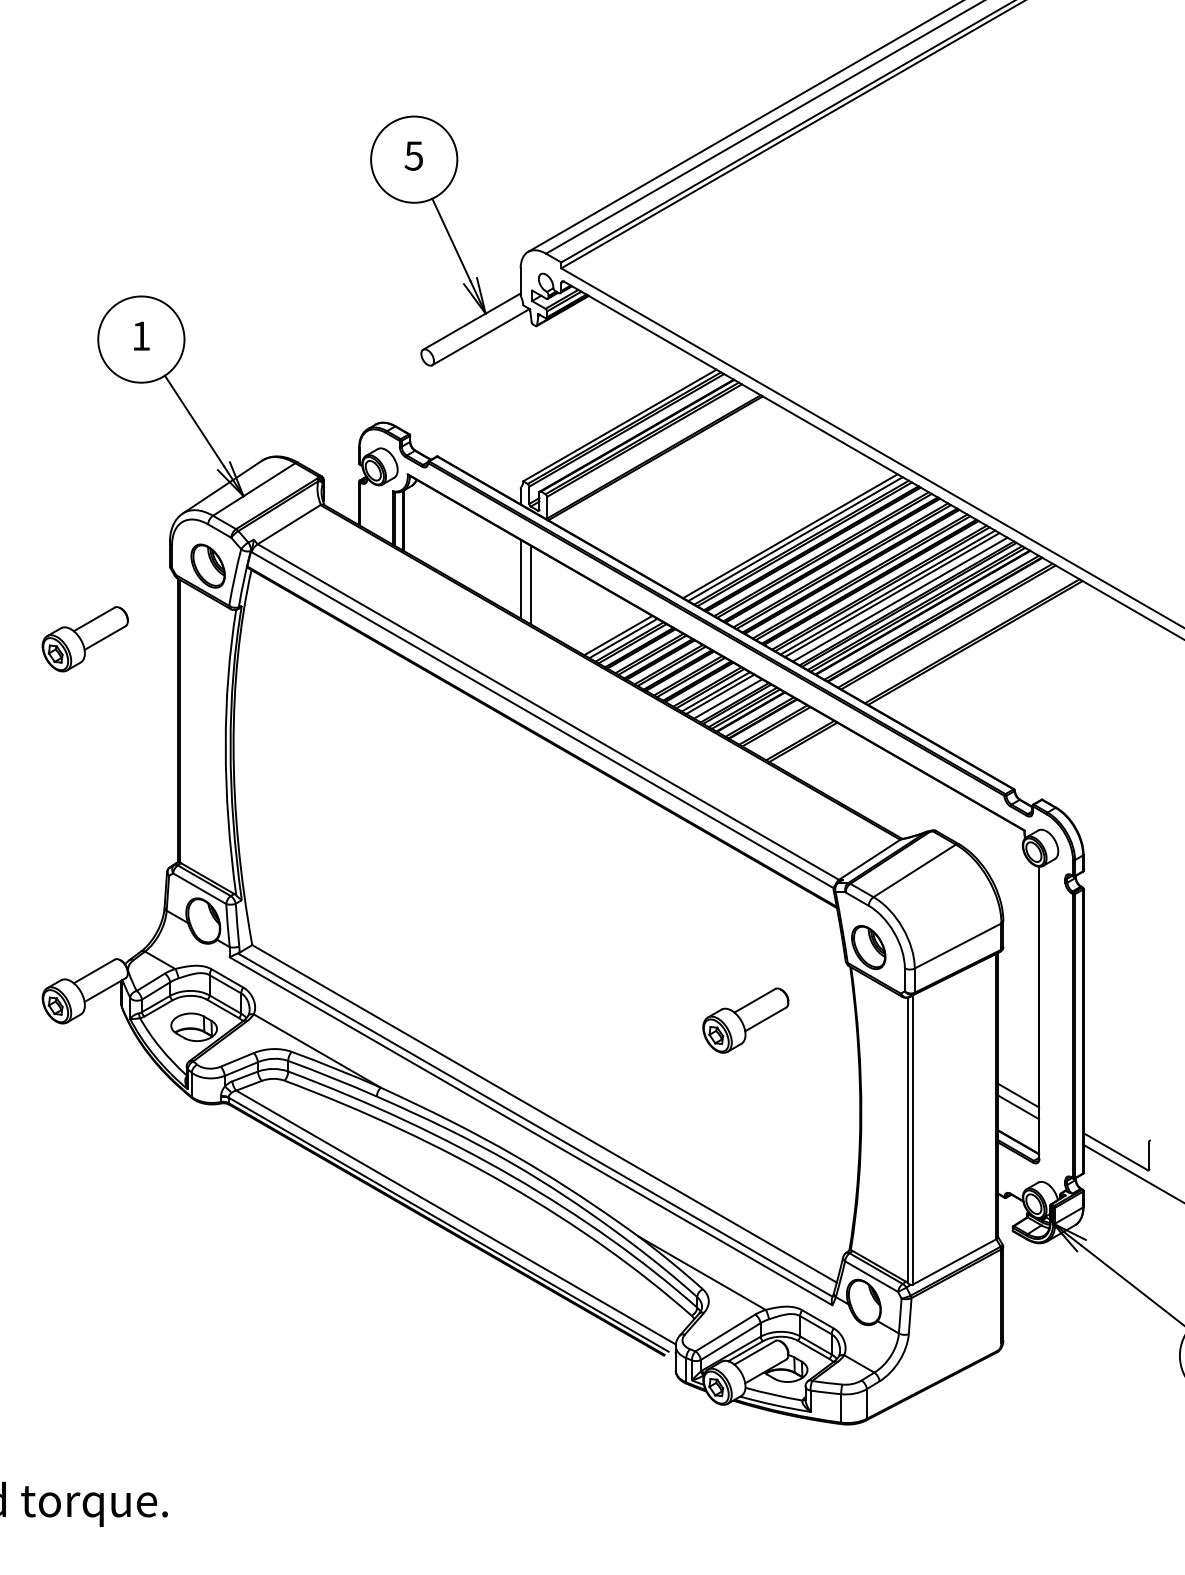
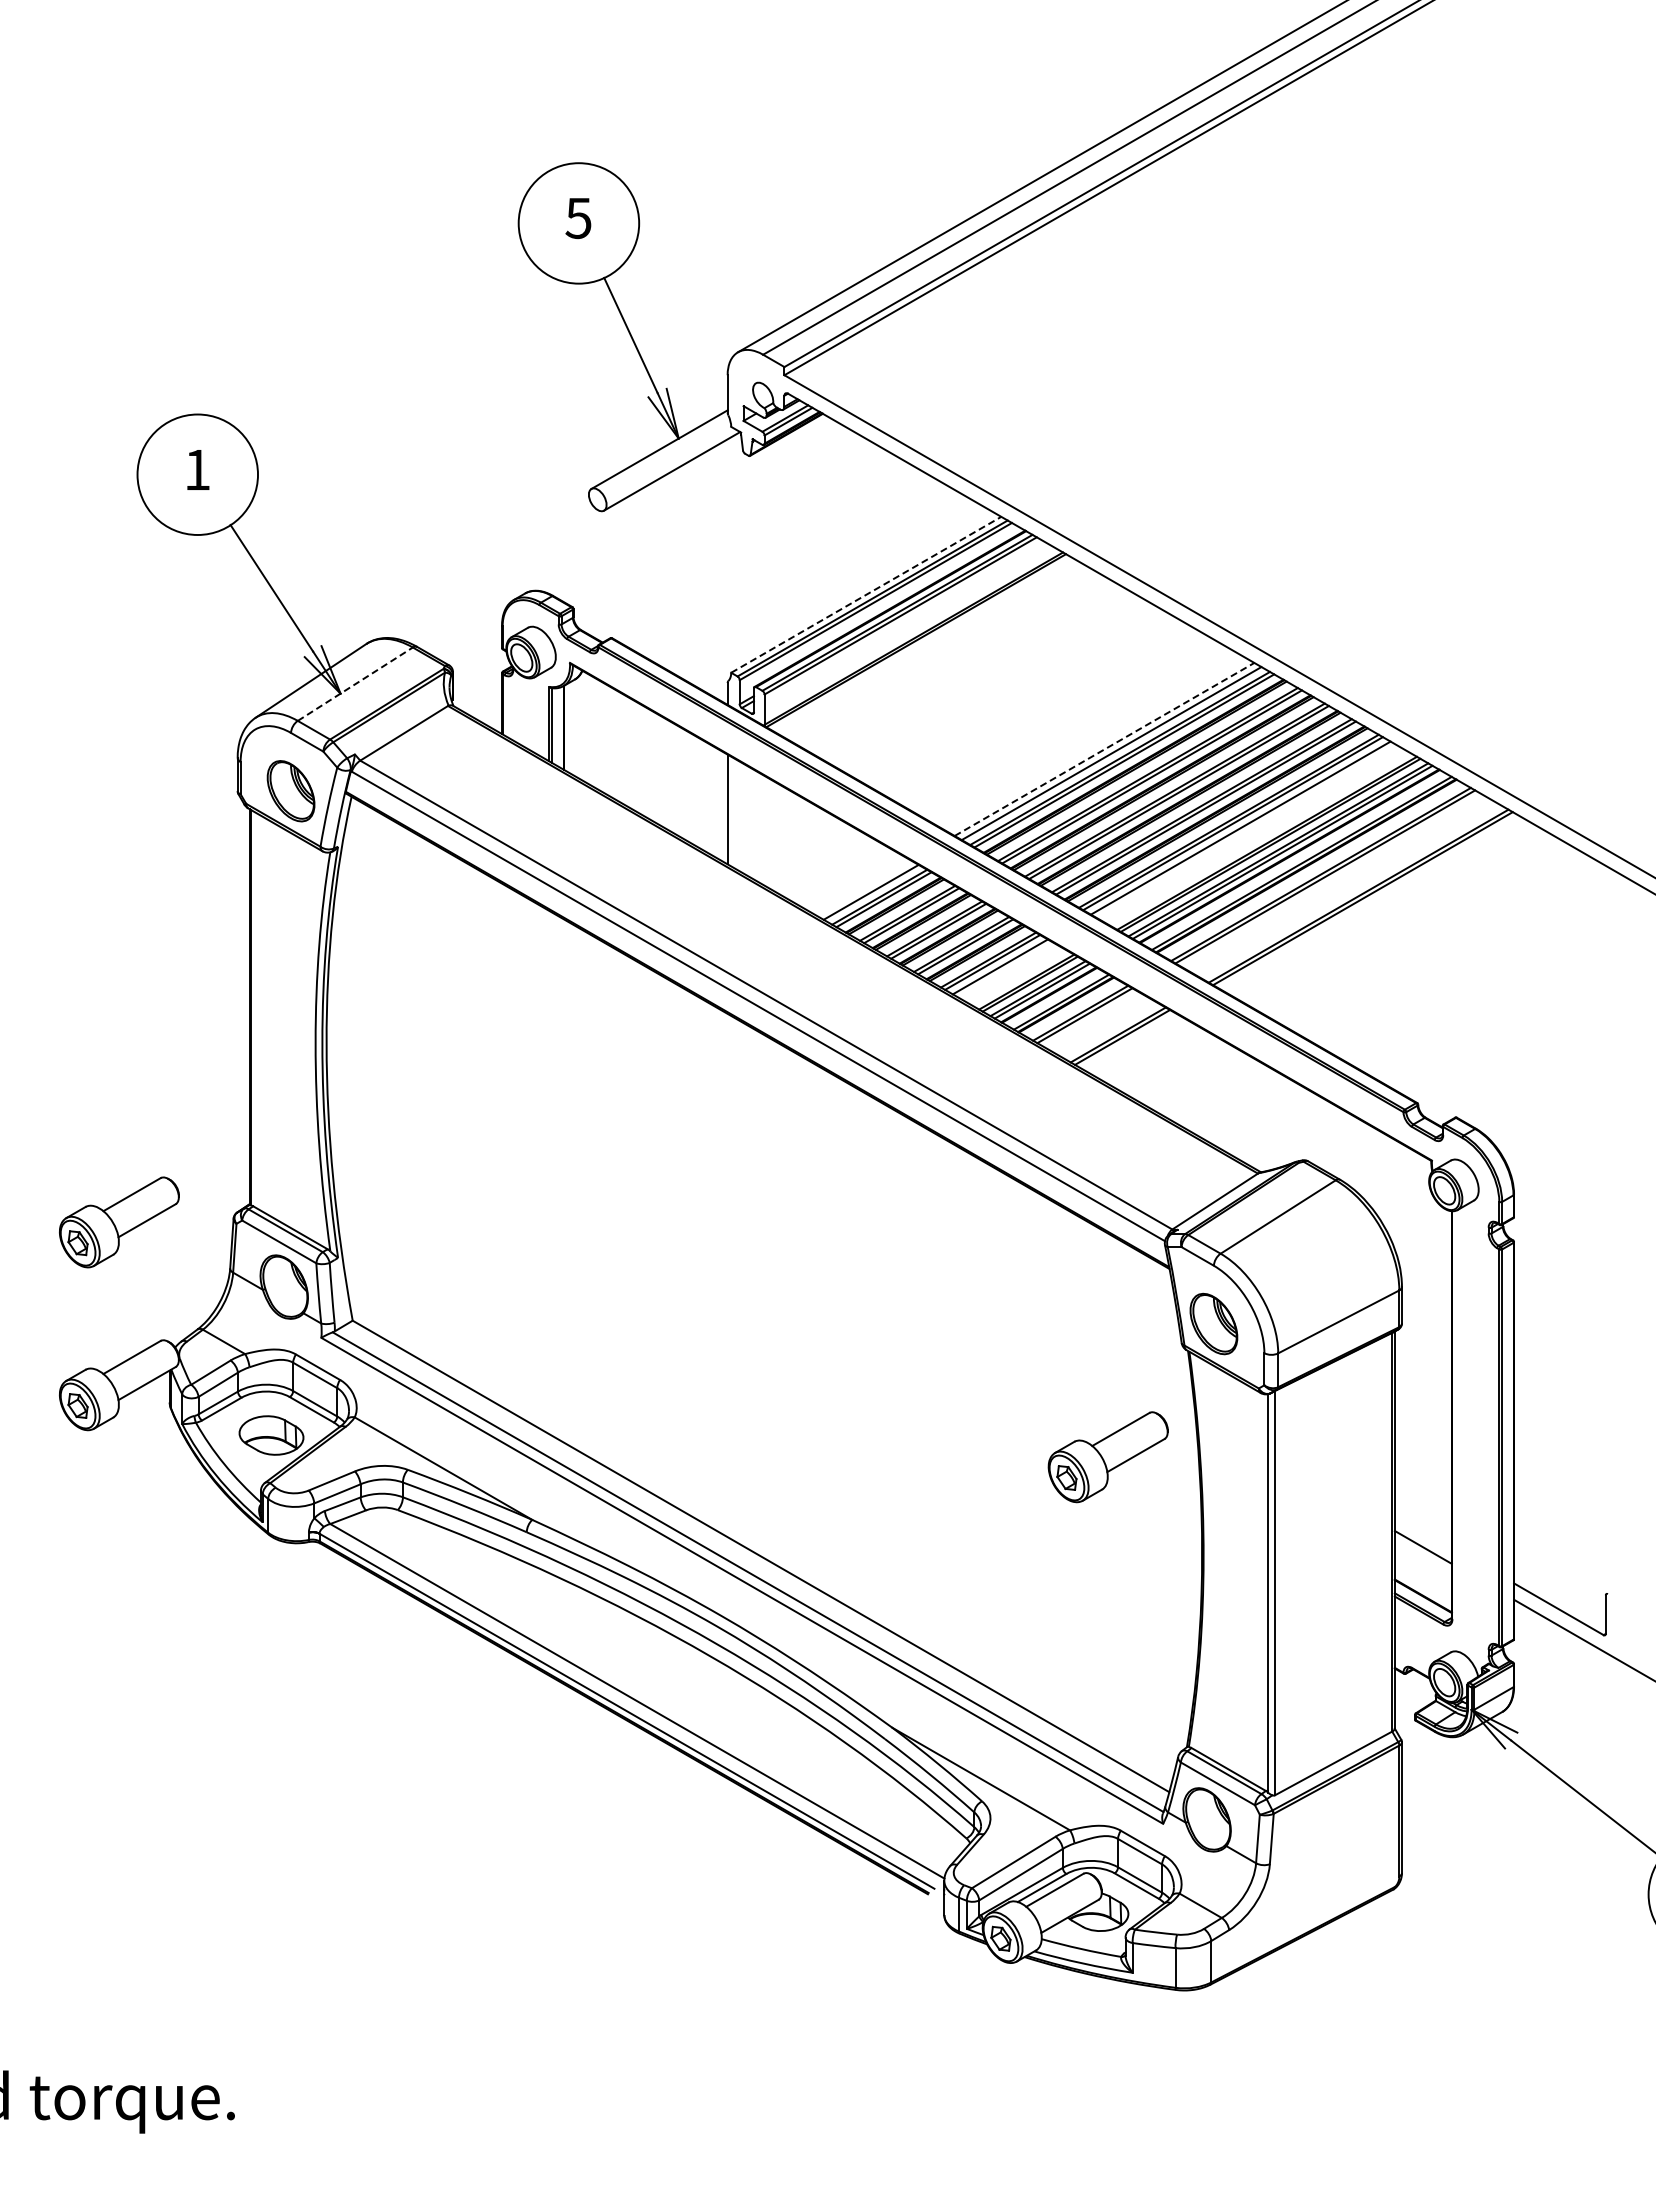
line: (620, 425) -> (866, 594), solid -> dashed
line: (254, 489) -> (355, 683), solid -> dashed
line: (790, 536) -> (1104, 749), solid -> dashed
line: (530, 584) -> (741, 817), removed
line: (892, 594) -> (1246, 831), removed
line: (899, 599) -> (1257, 837), removed
line: (617, 635) -> (863, 887), removed
part: (85, 639) -> (119, 1222), moved
line: (719, 693) -> (1005, 969), removed
line: (728, 698) -> (1017, 976), removed
part: (745, 1020) -> (1107, 1457), moved
line: (1018, 1095) -> (1422, 1530), removed

